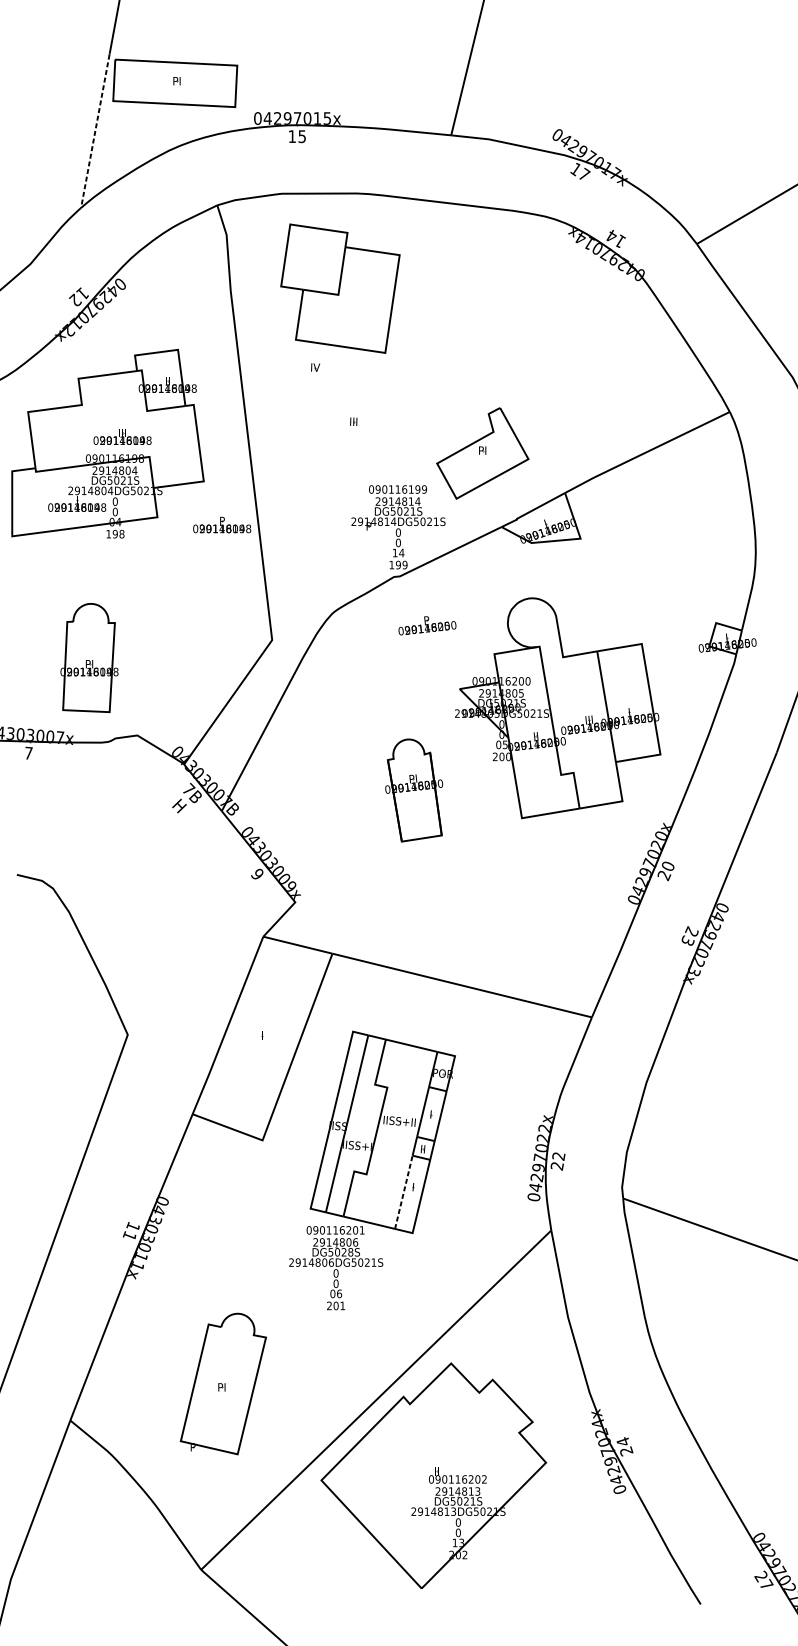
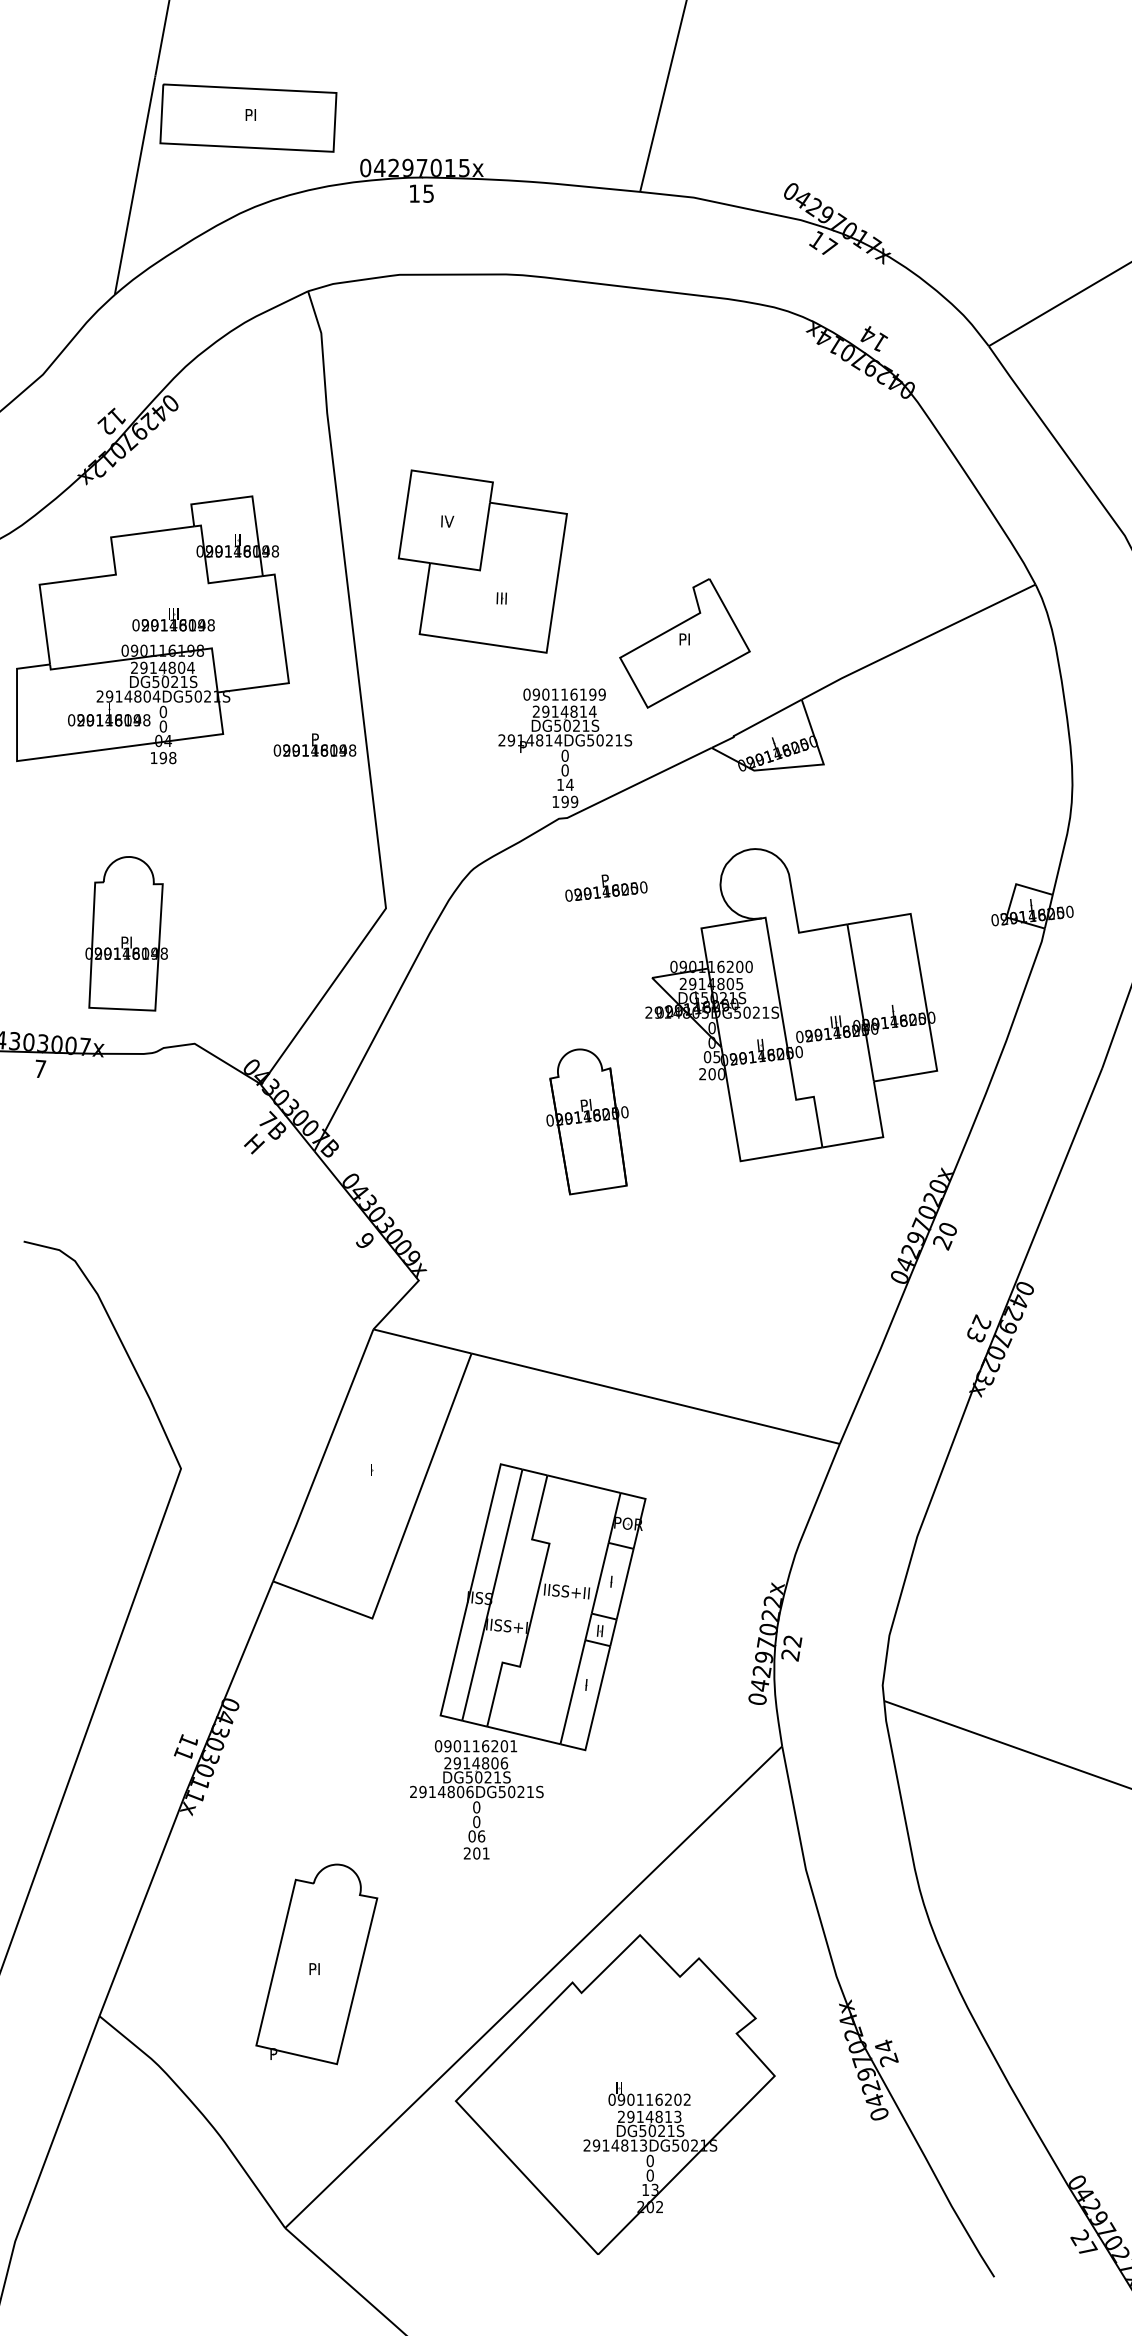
line: (95, 131) -> (134, 186), dashed -> solid
part: (340, 288) -> (482, 561), moved
line: (403, 1191) -> (572, 1691), dashed -> solid
text: (350, 1252) -> (497, 1777), DG5028S -> DG5021S

